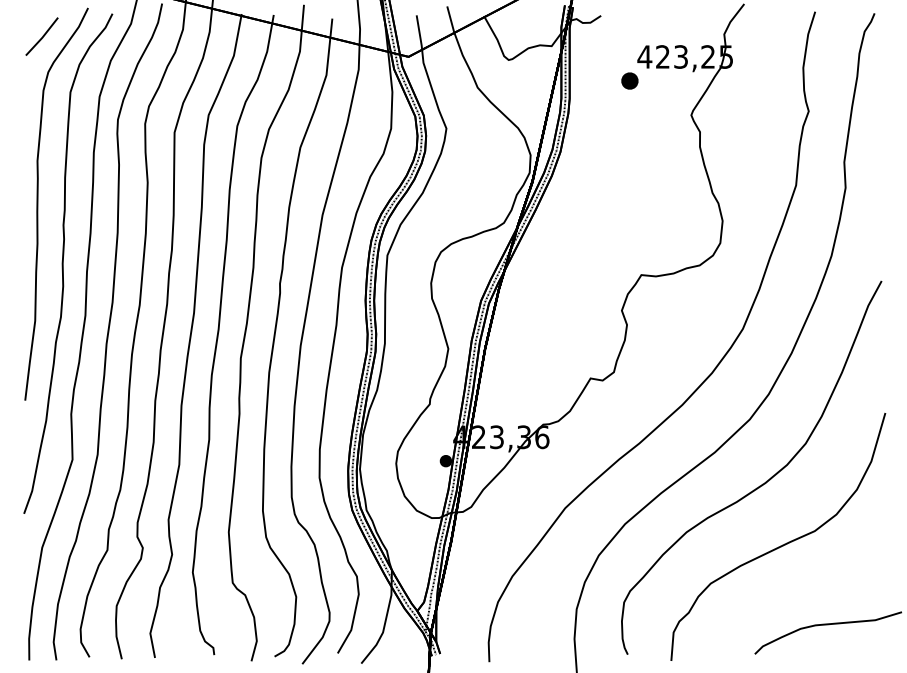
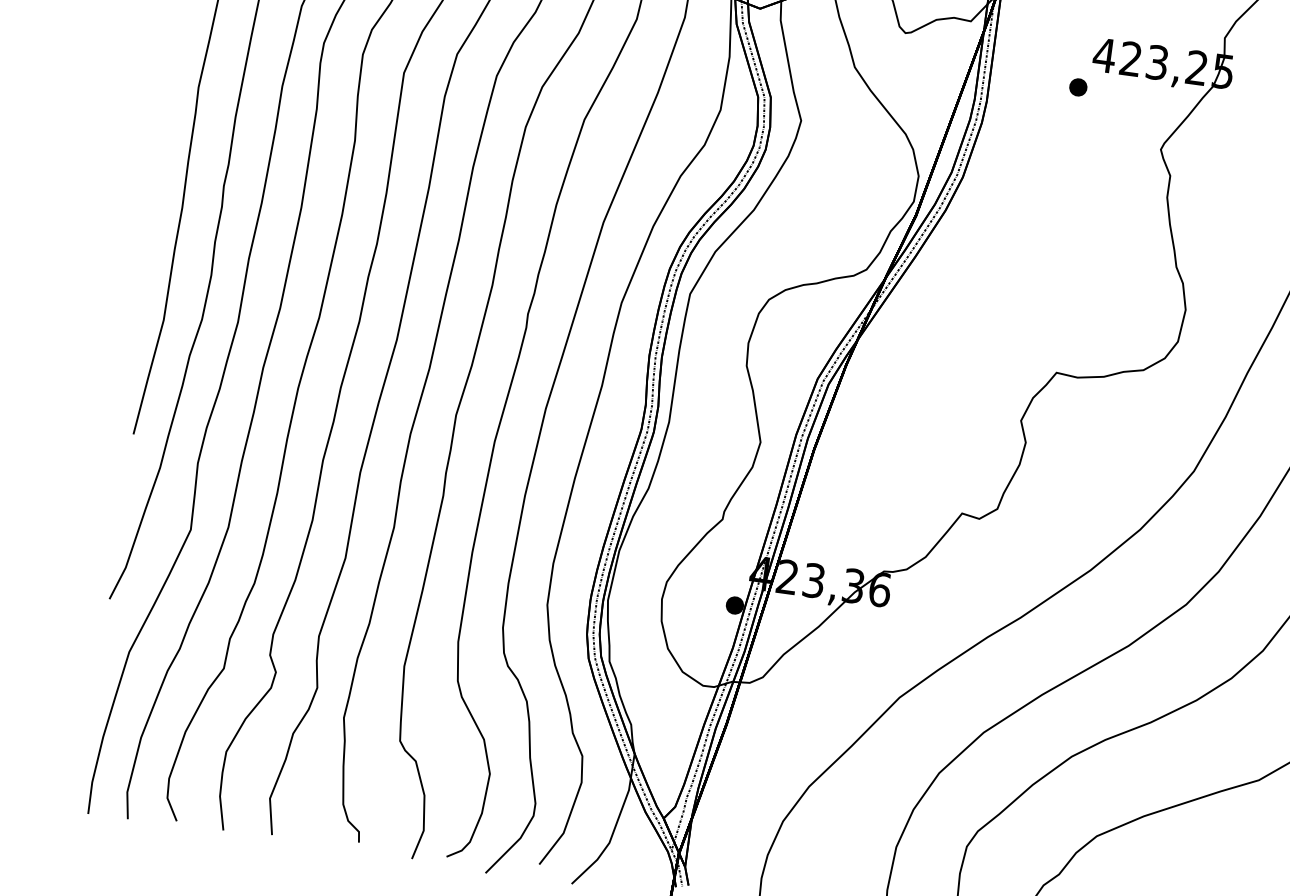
part: (630, 80) -> (1079, 86), size x0.71

